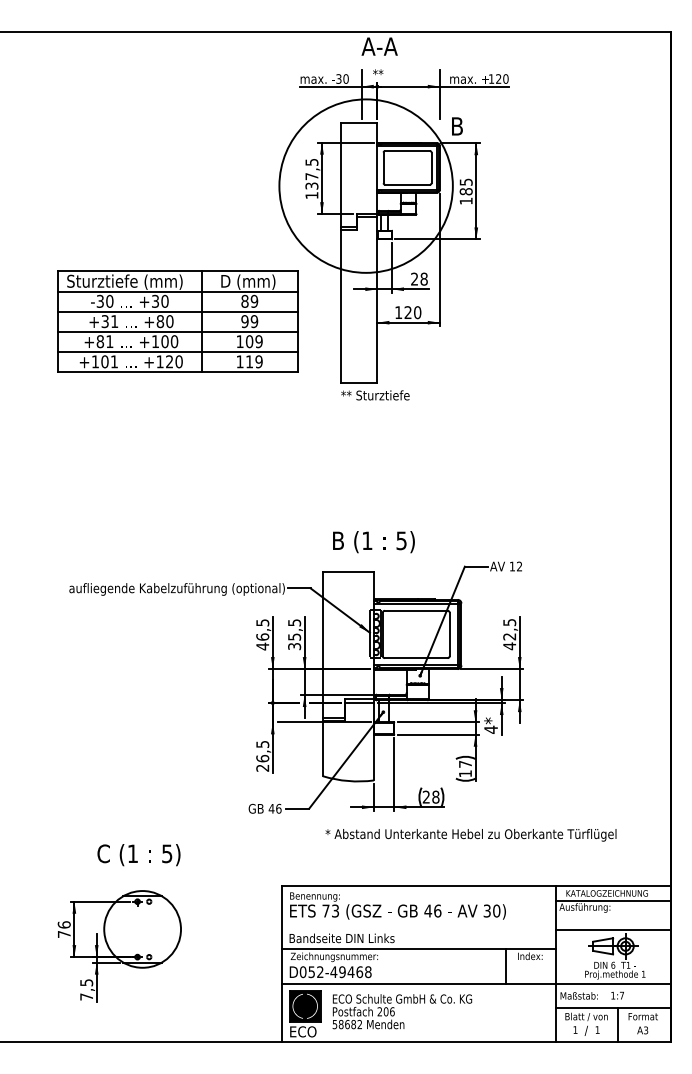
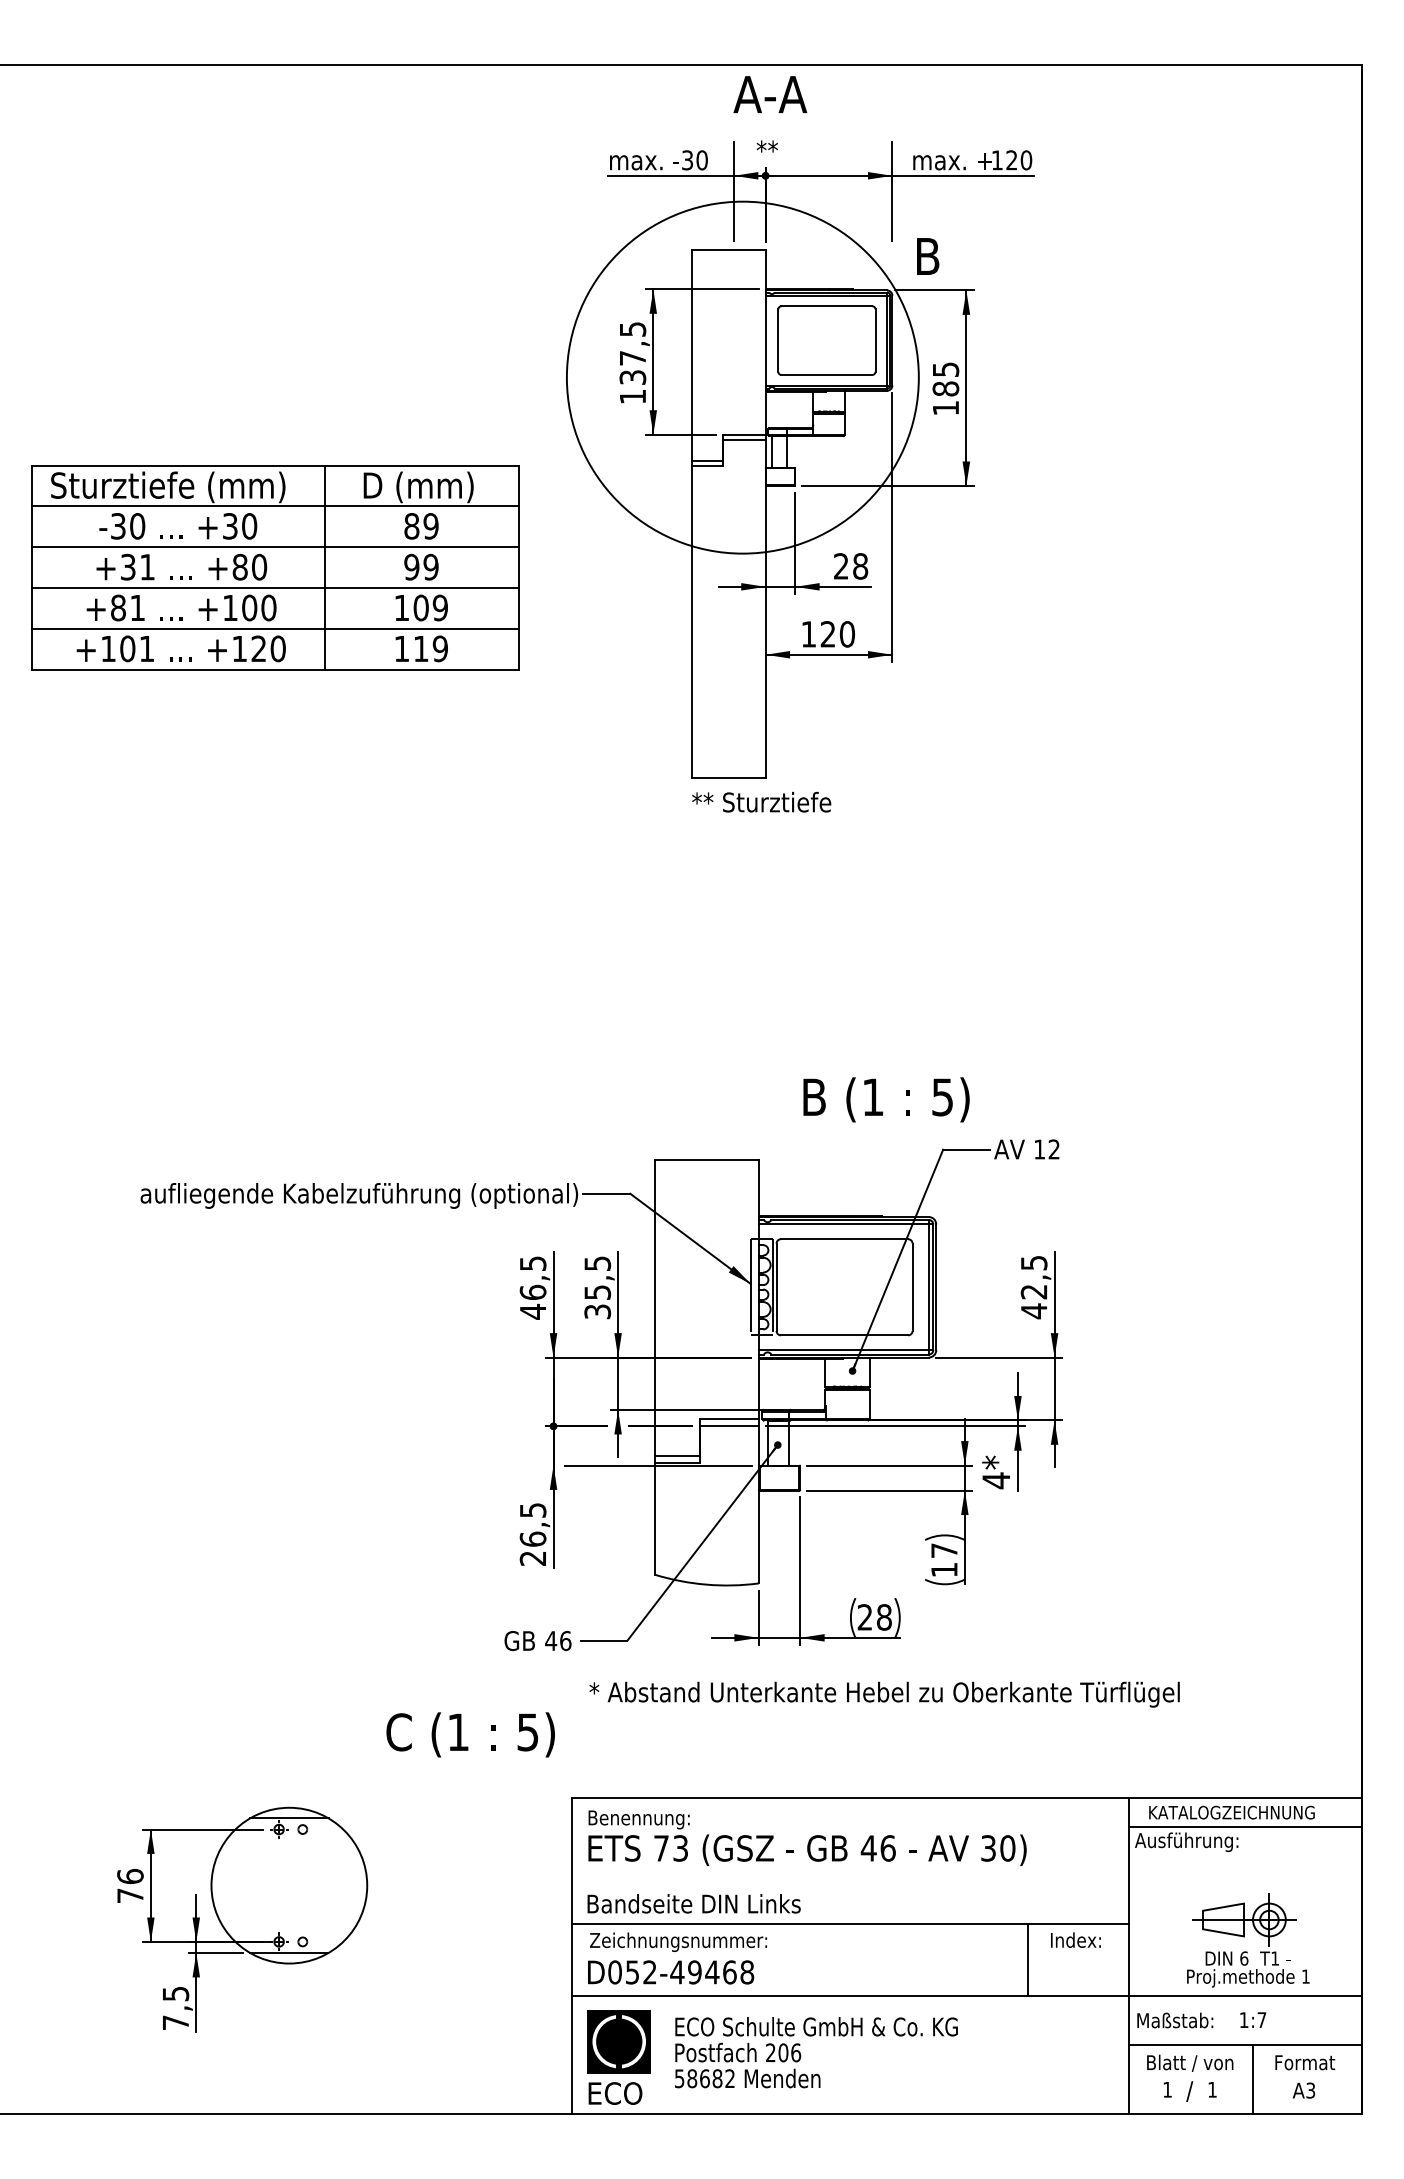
part: (177, 321) -> (274, 567), moved
text: (373, 542) -> (885, 1100), moved
text: (470, 835) -> (883, 1695), moved
text: (138, 855) -> (469, 1735), moved
line: (613, 930) -> (1244, 1887), removed

